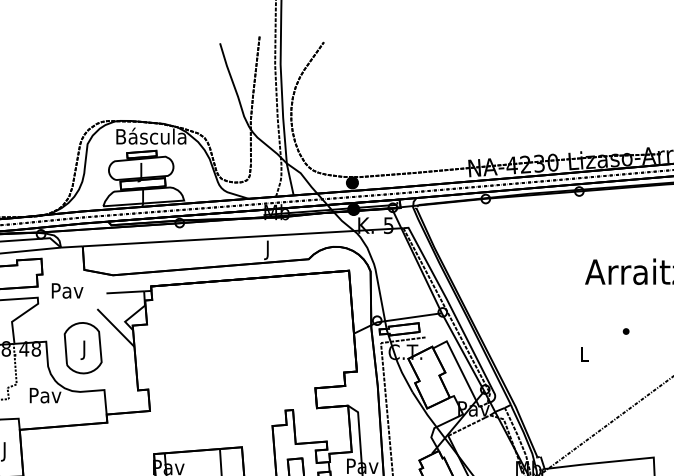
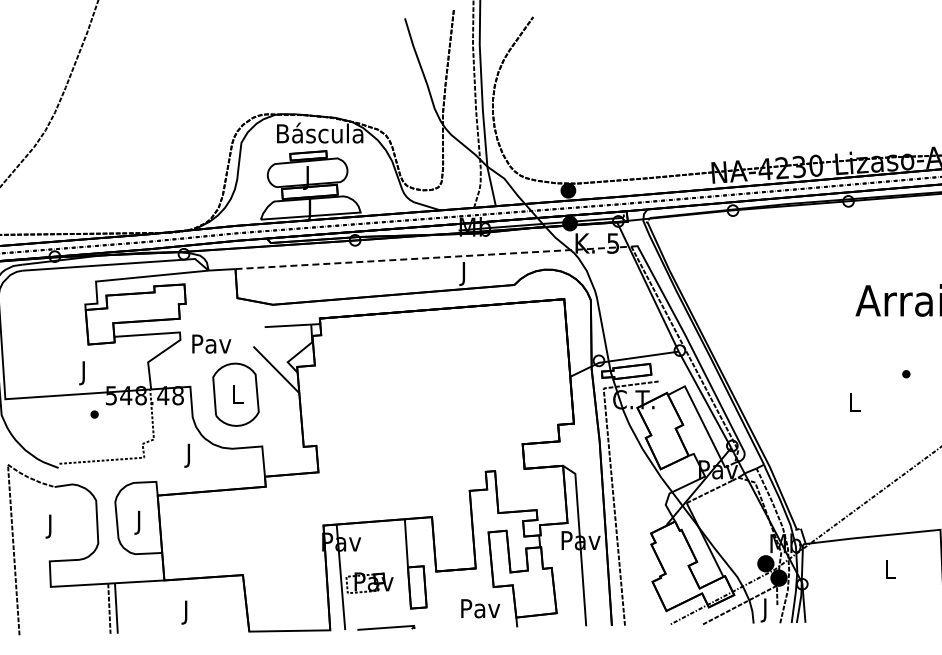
line: (243, 236) -> (433, 257), solid -> dashed
text: (67, 290) -> (211, 343), moved
text: (84, 350) -> (237, 397), J -> L
text: (45, 397) -> (189, 455), Pav -> J

